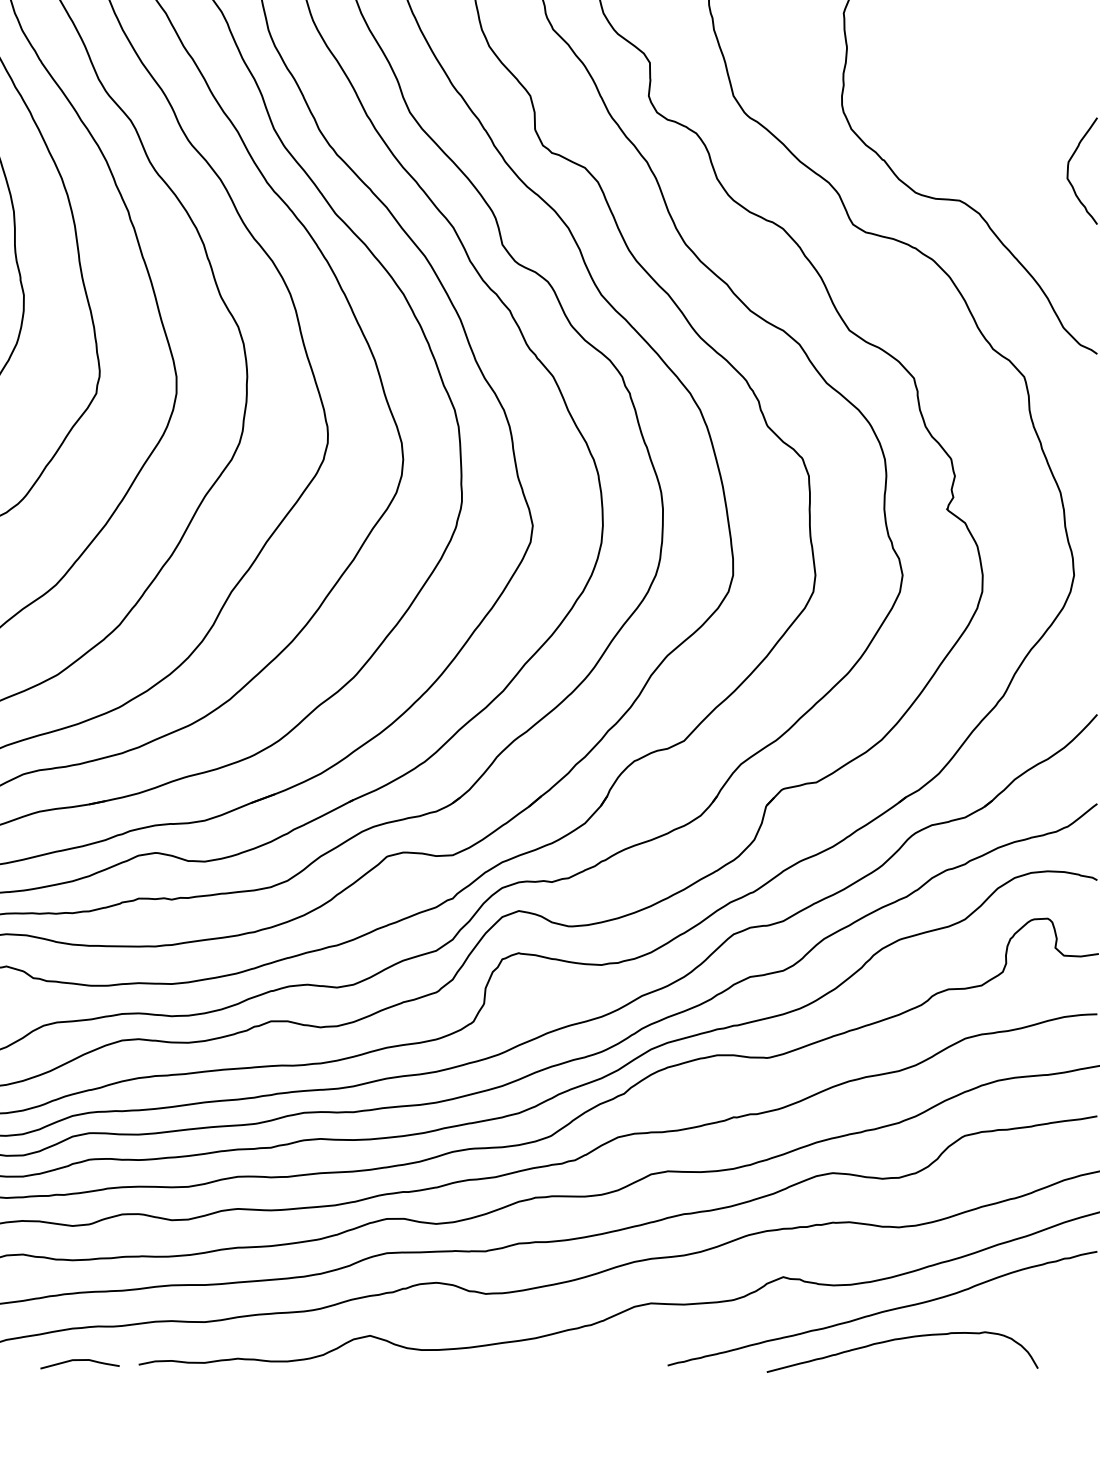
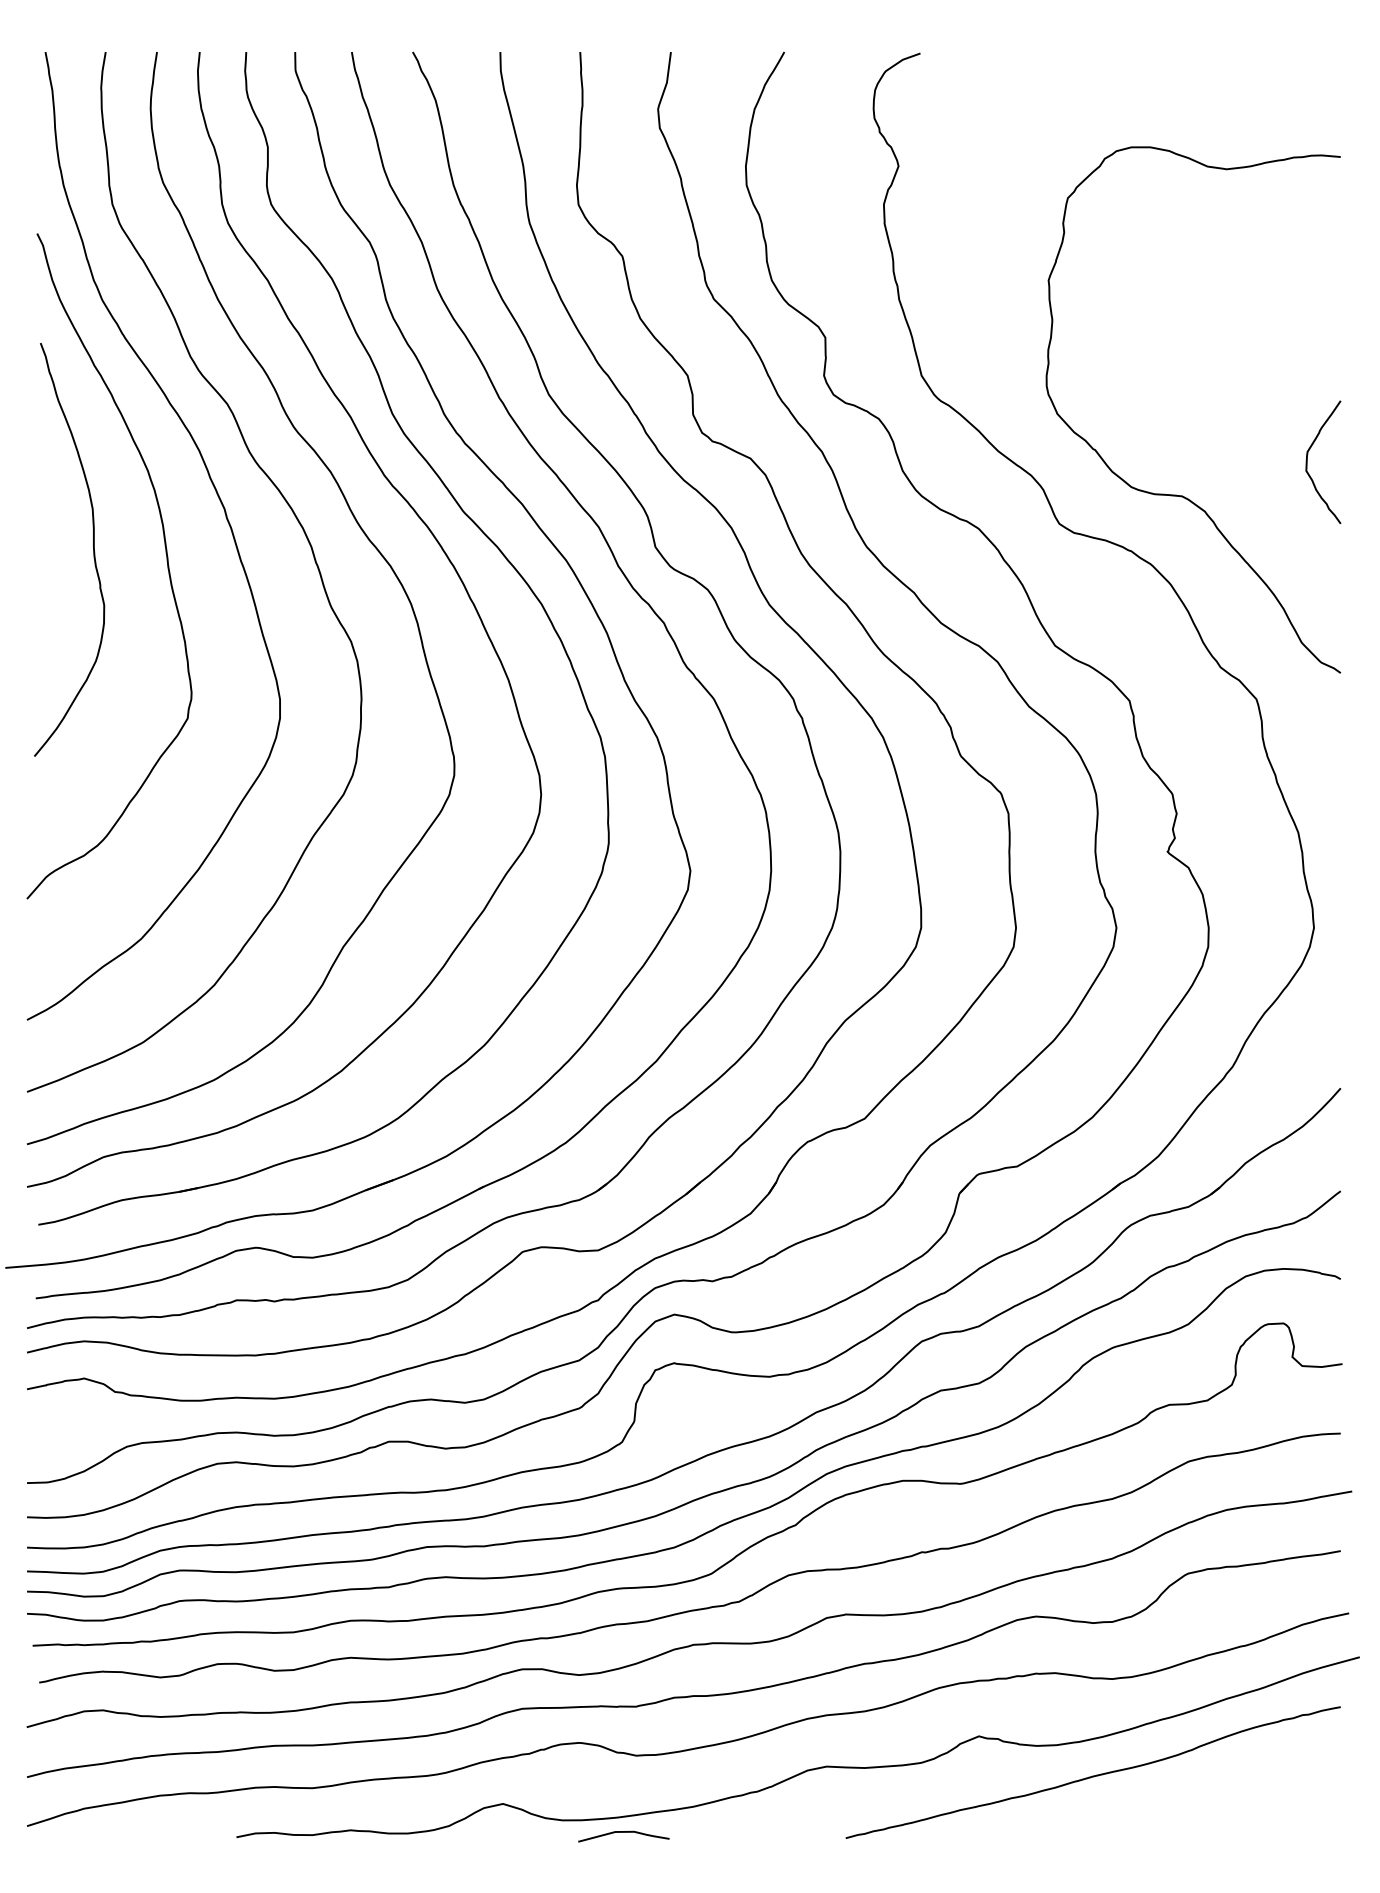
curve: (900, 1339) -> (1114, 1808), removed
curve: (79, 1360) -> (623, 1832), moved

